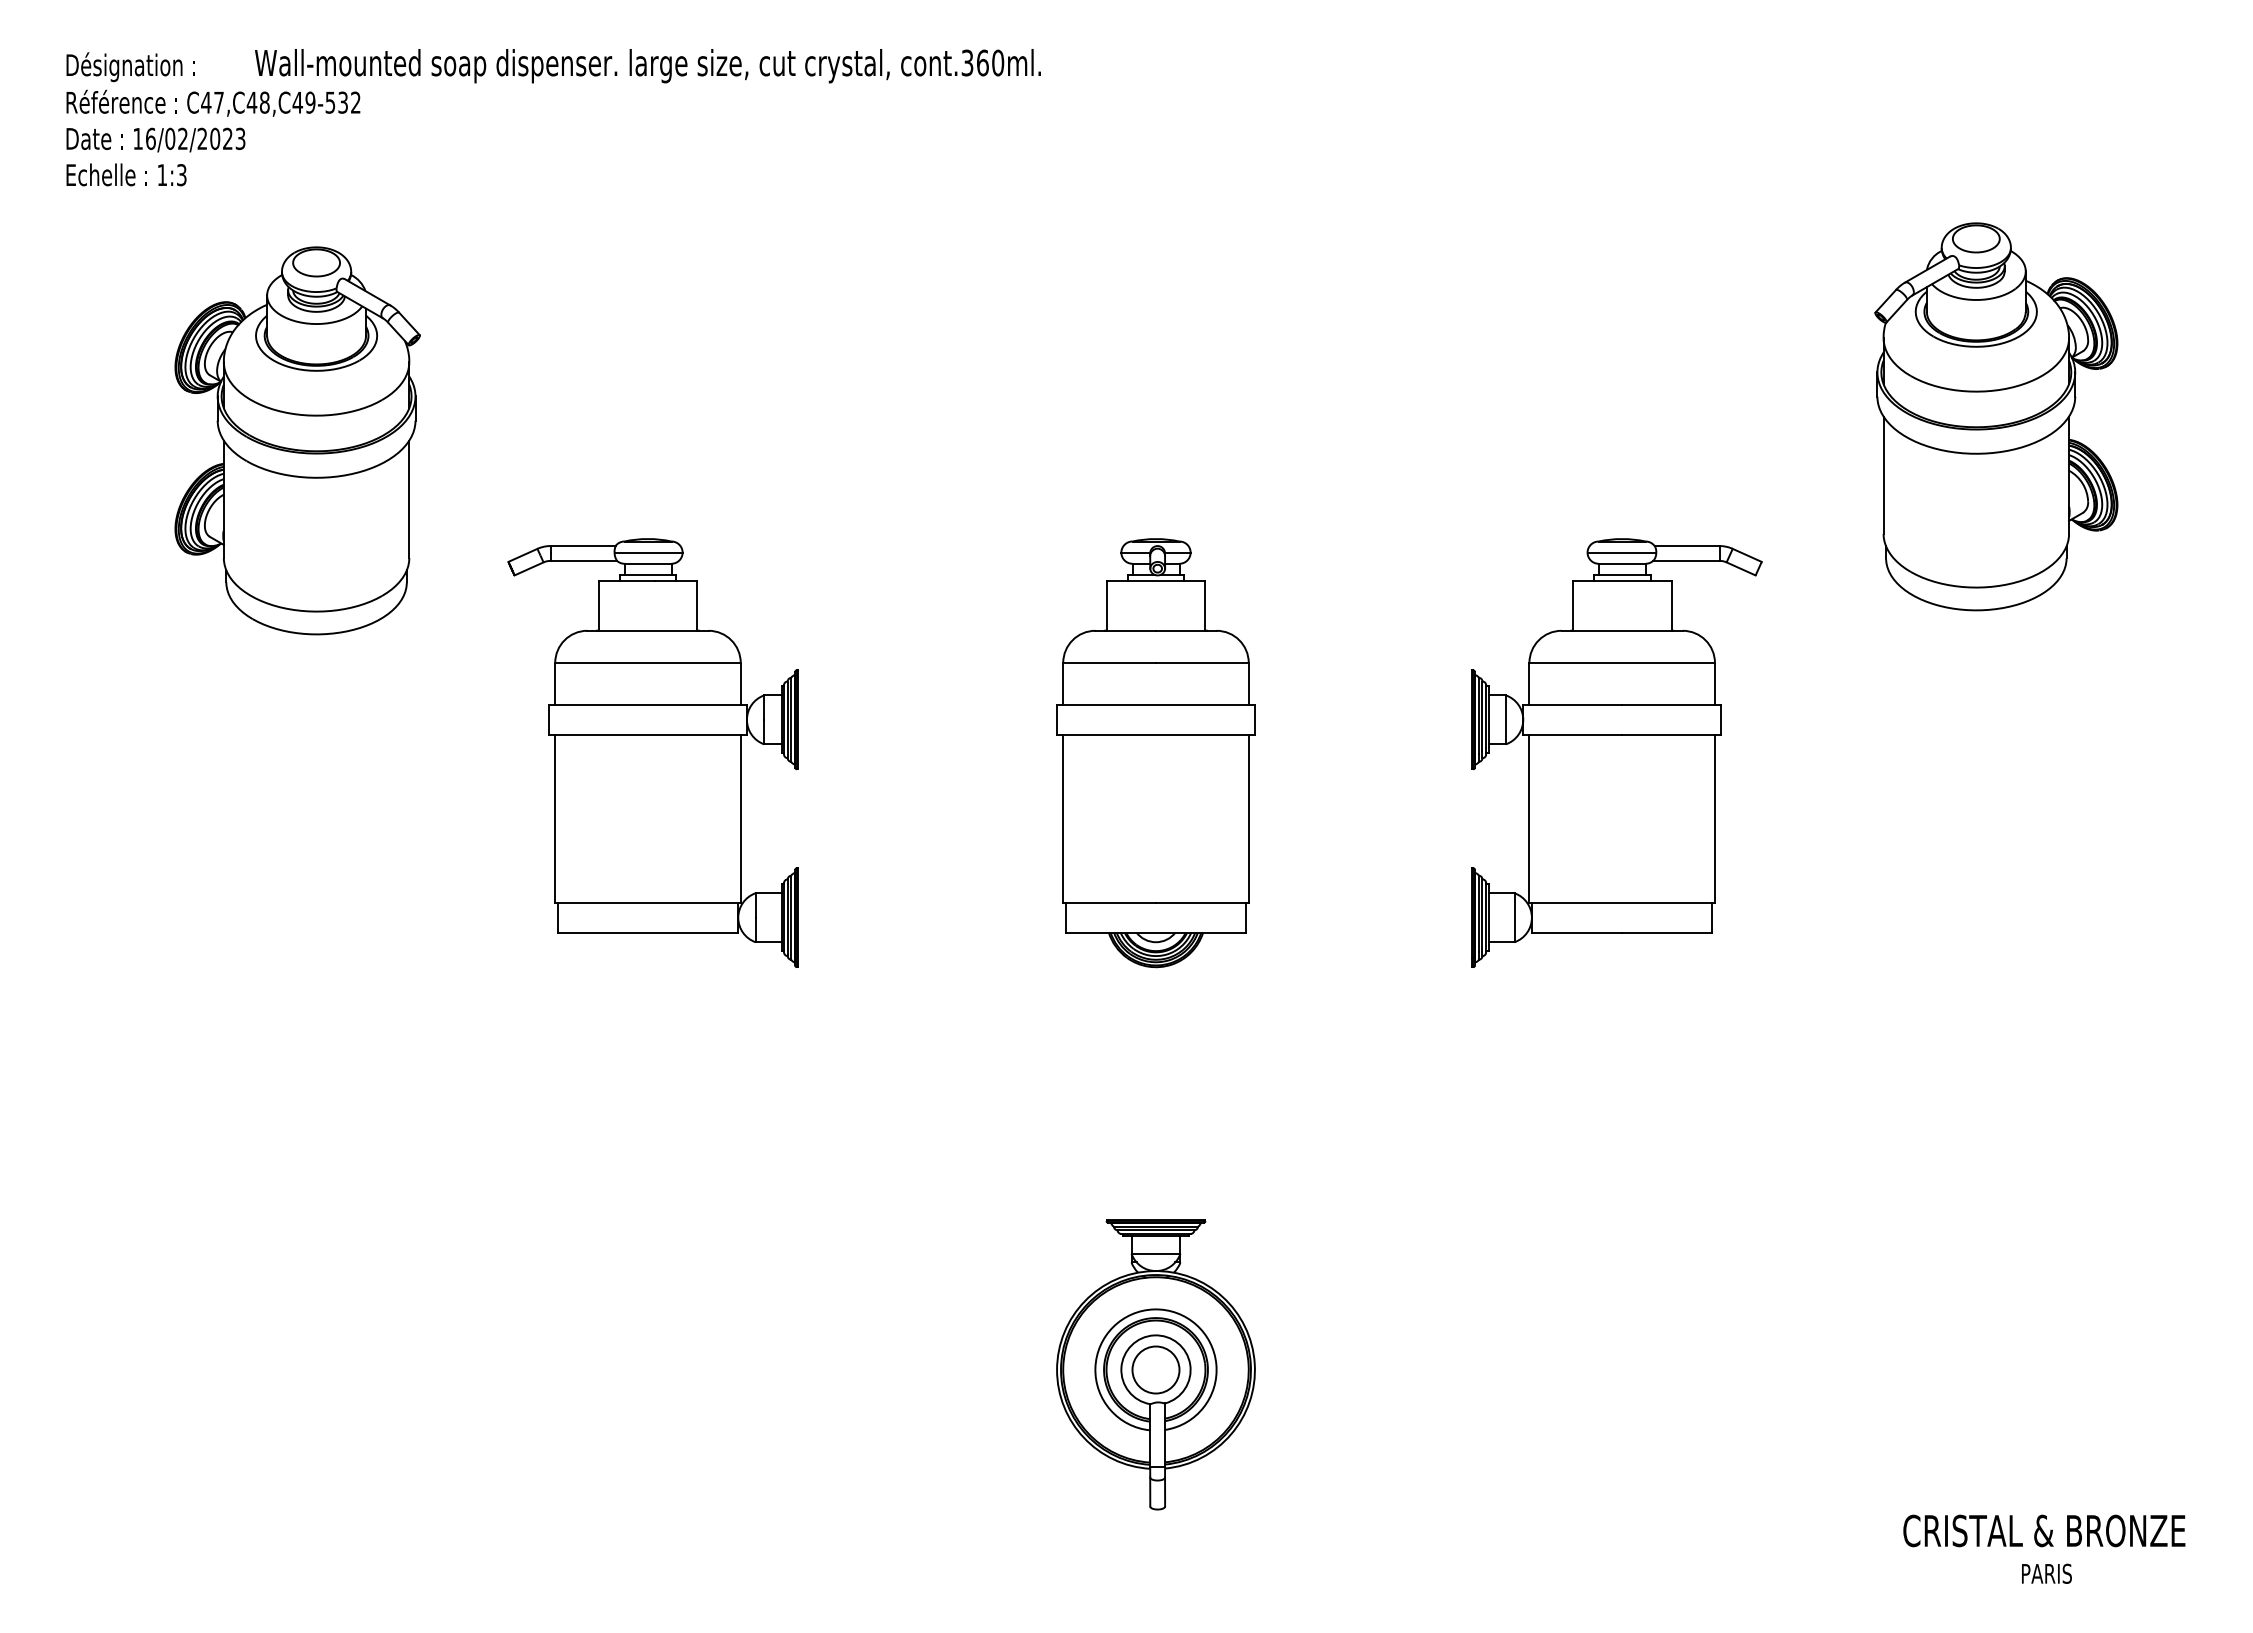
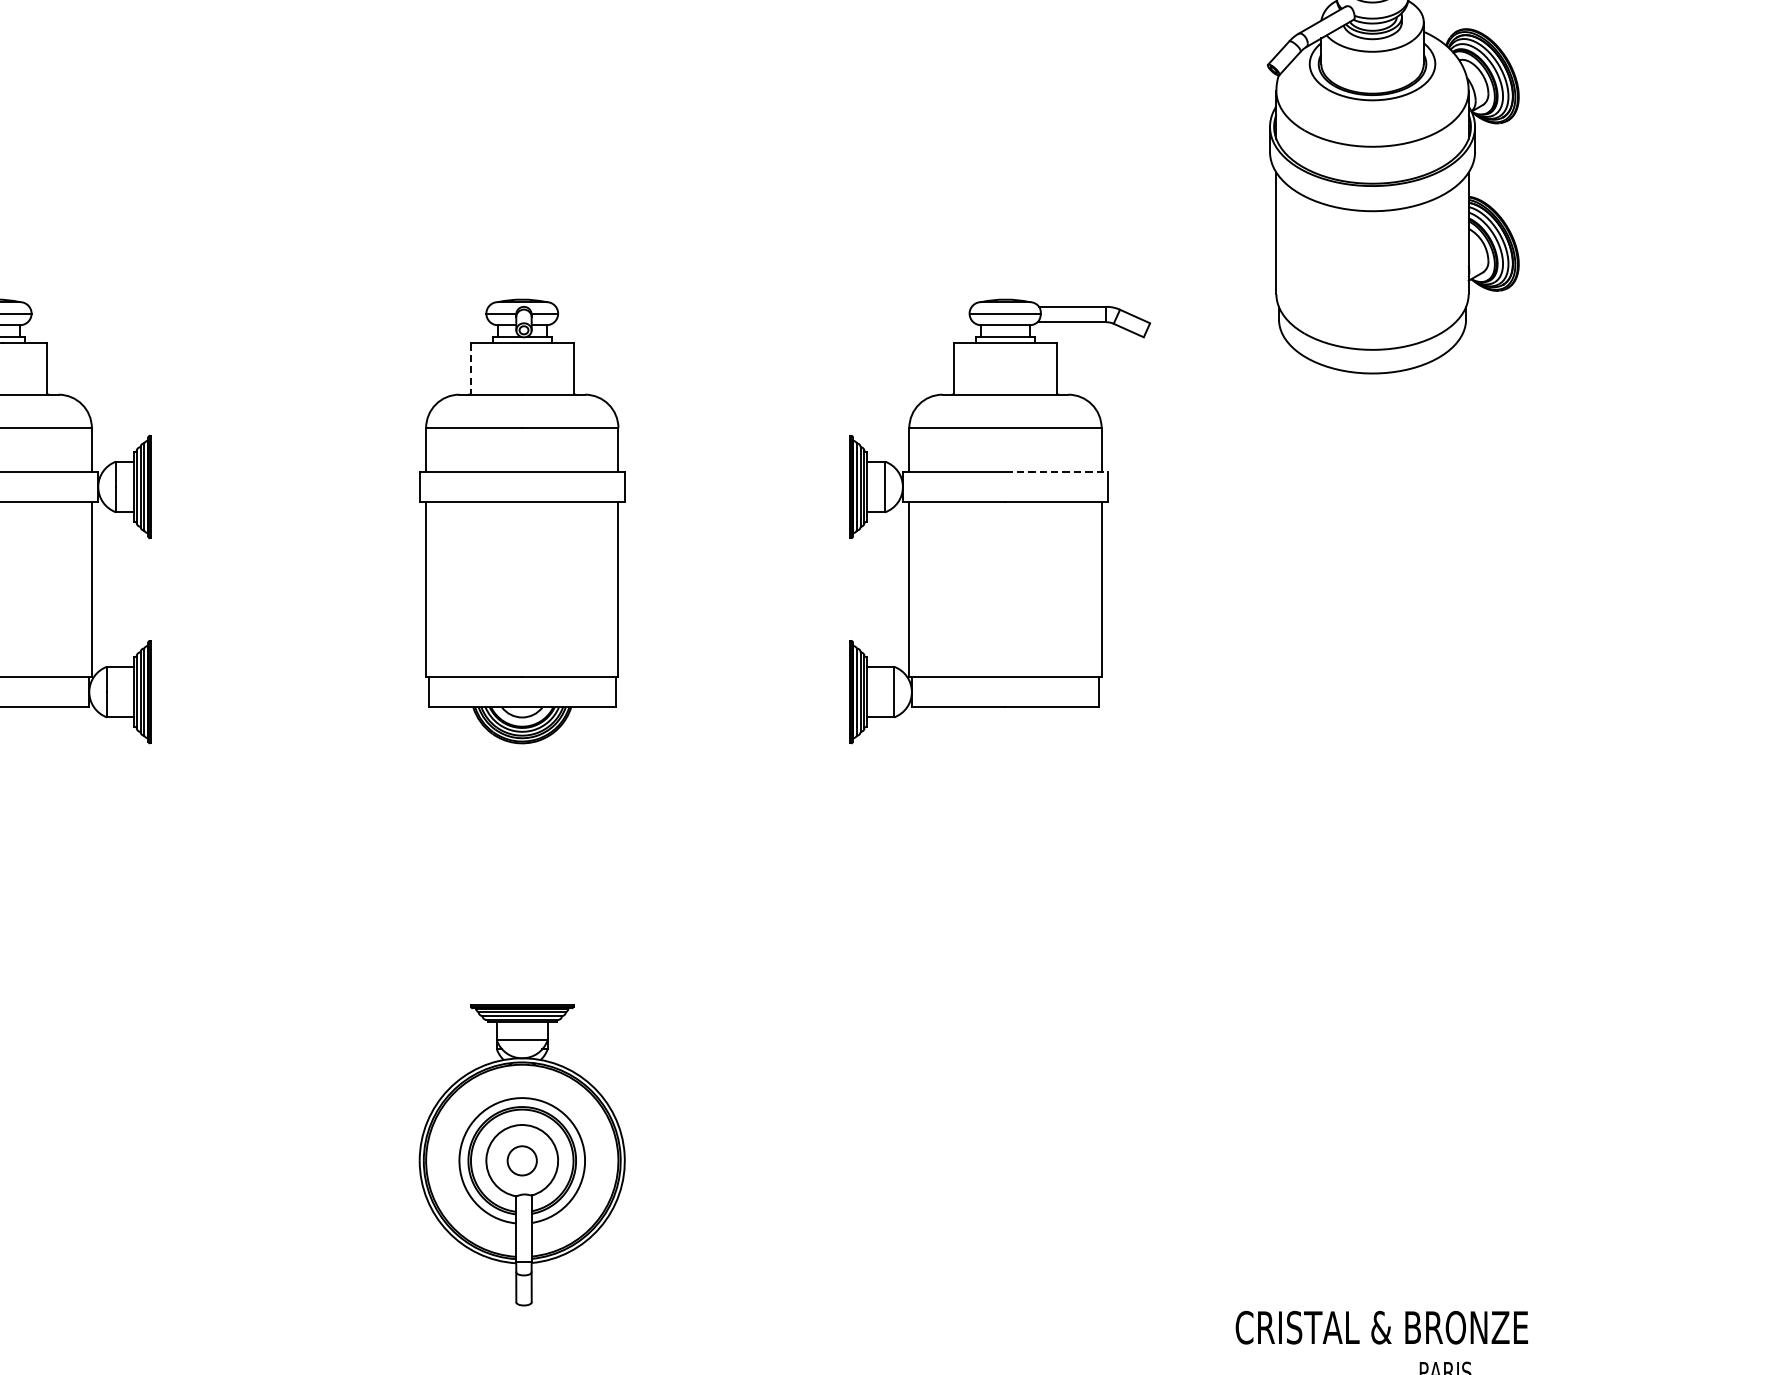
line: (1106, 605) -> (470, 368), solid -> dashed
line: (1672, 705) -> (1057, 472), solid -> dashed
circle: (1155, 1369) -> (521, 1160), size x0.6
text: (2044, 1530) -> (1382, 1327), moved

